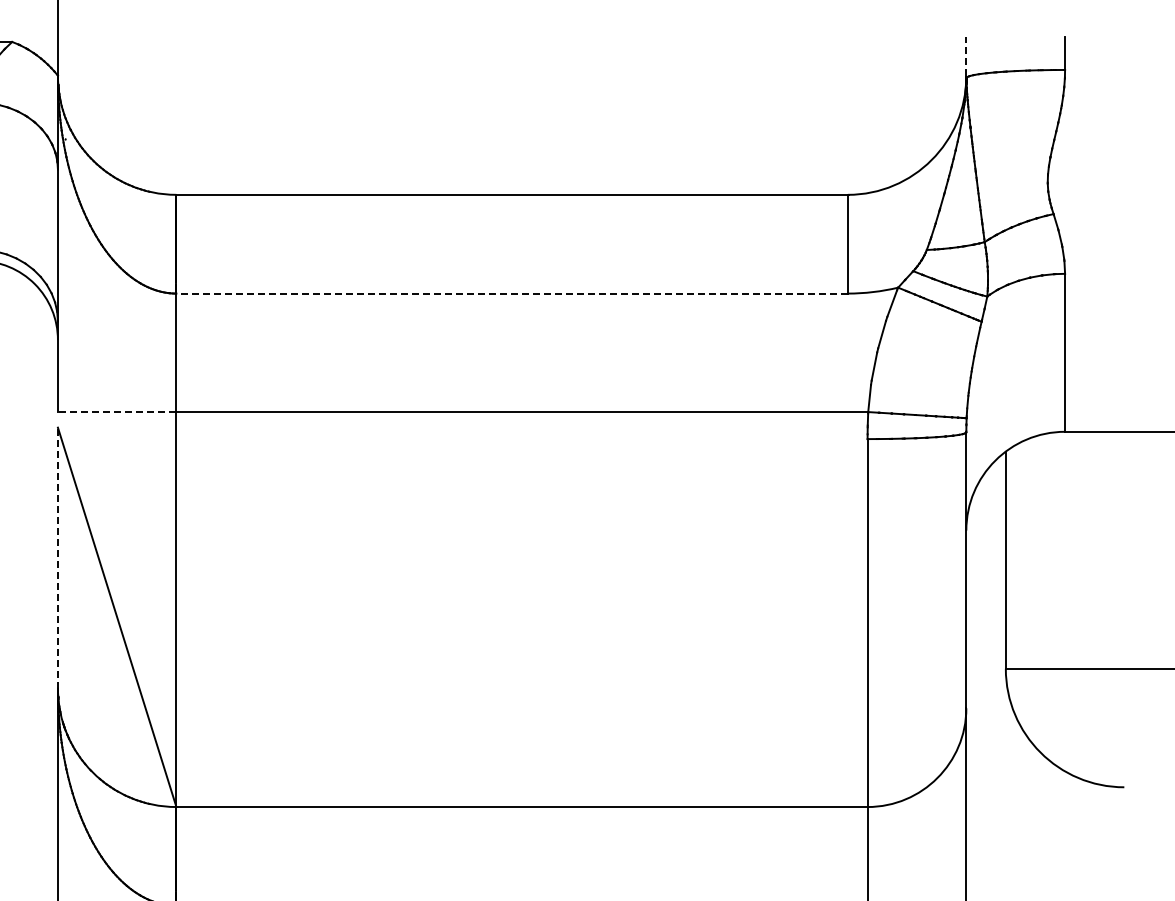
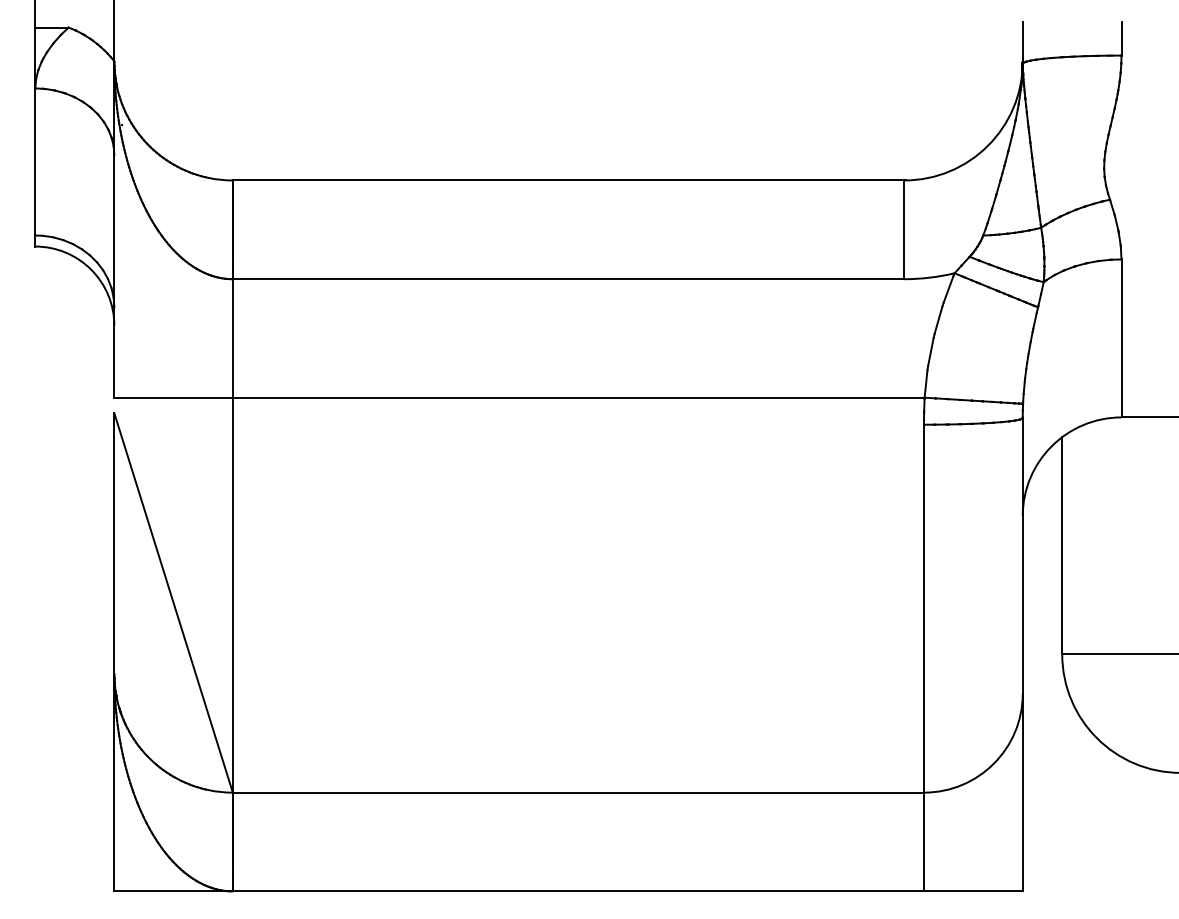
line: (966, 56) -> (1022, 42), dashed -> solid
line: (512, 293) -> (568, 279), dashed -> solid
line: (117, 411) -> (173, 397), dashed -> solid
line: (58, 557) -> (114, 543), dashed -> solid

